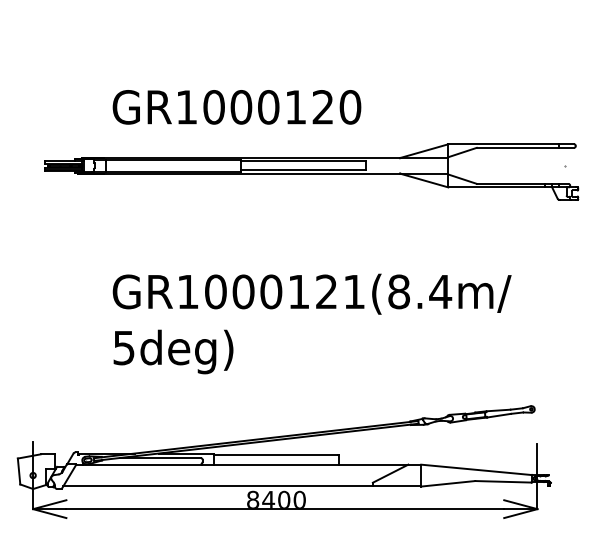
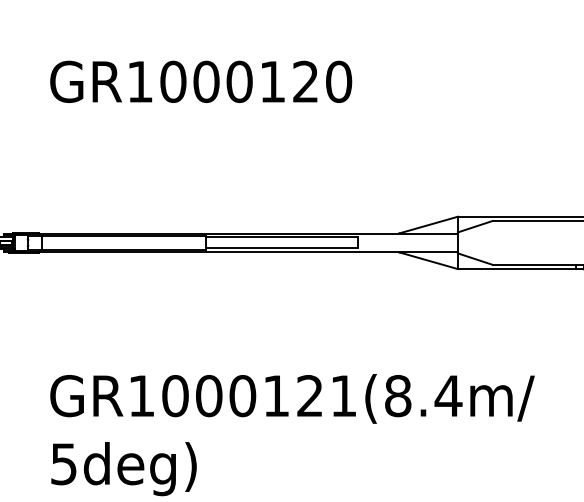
text: (236, 107) -> (200, 82), moved

